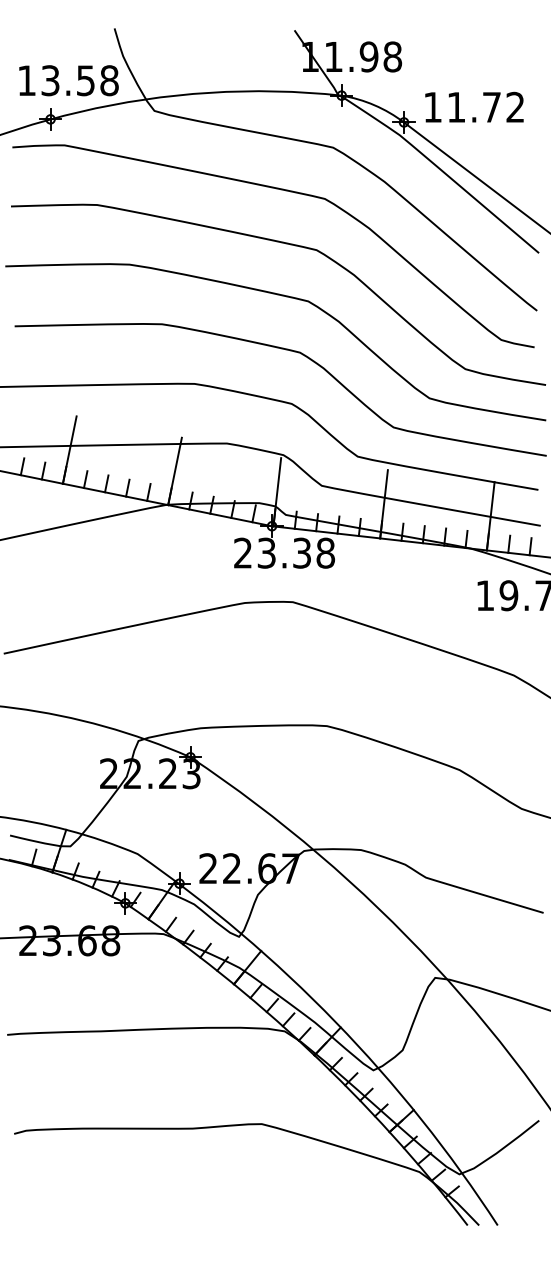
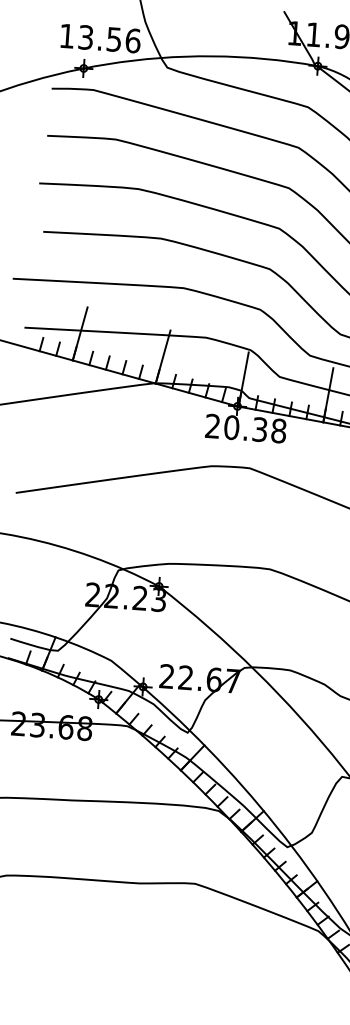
text: (109, 80) -> (133, 40), 13.58 -> 13.56
text: (266, 552) -> (231, 427), 23.38 -> 20.38

